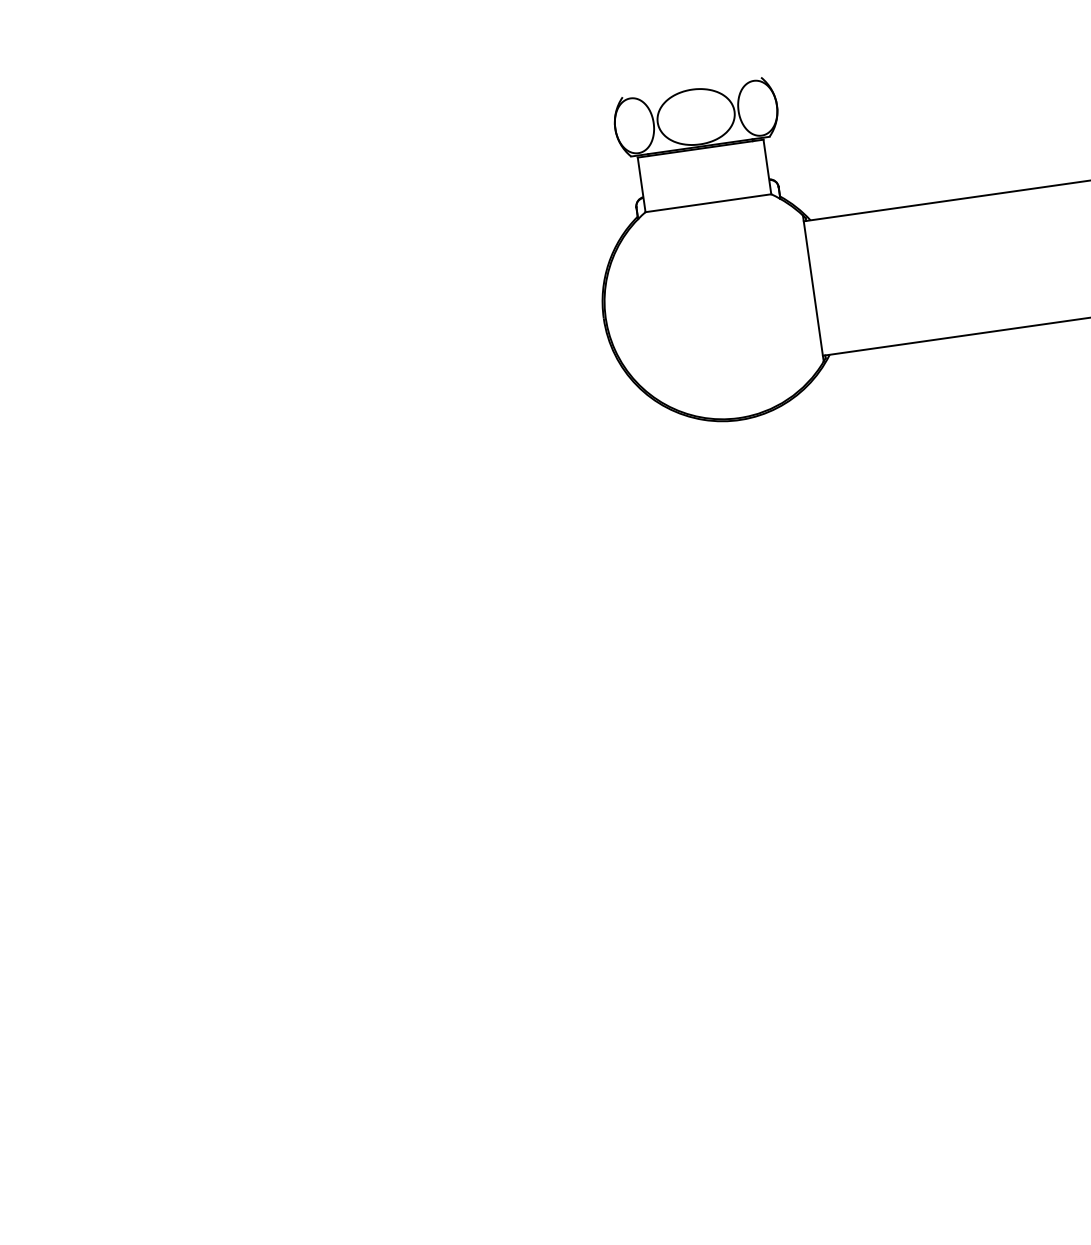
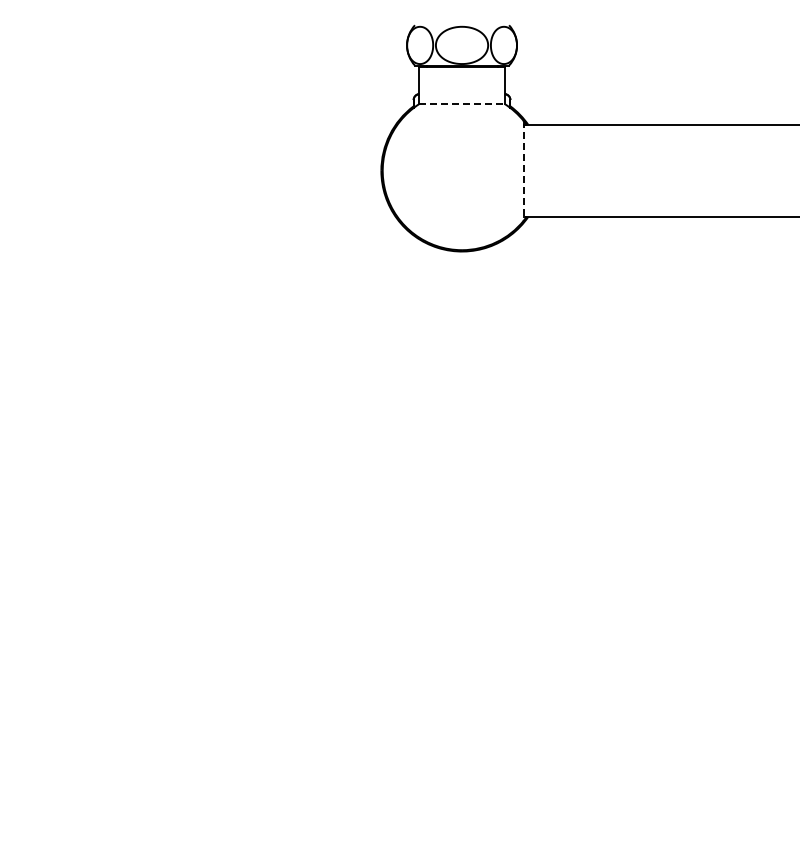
line: (709, 203) -> (462, 104), solid -> dashed
line: (812, 288) -> (523, 170), solid -> dashed

